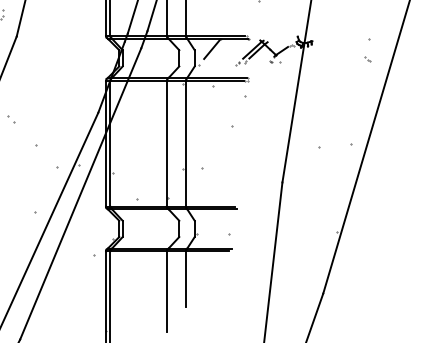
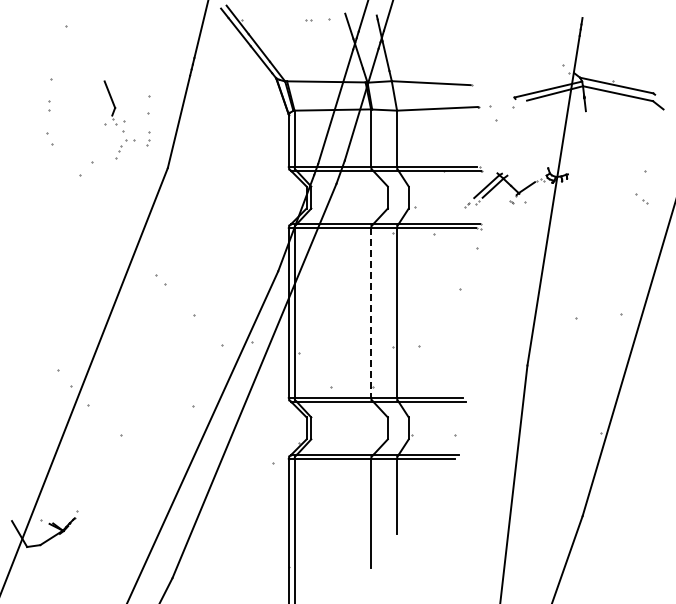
line: (212, 49) -> (432, 185), removed
part: (367, 59) -> (642, 198), size x1.6
line: (167, 144) -> (371, 313), solid -> dashed

